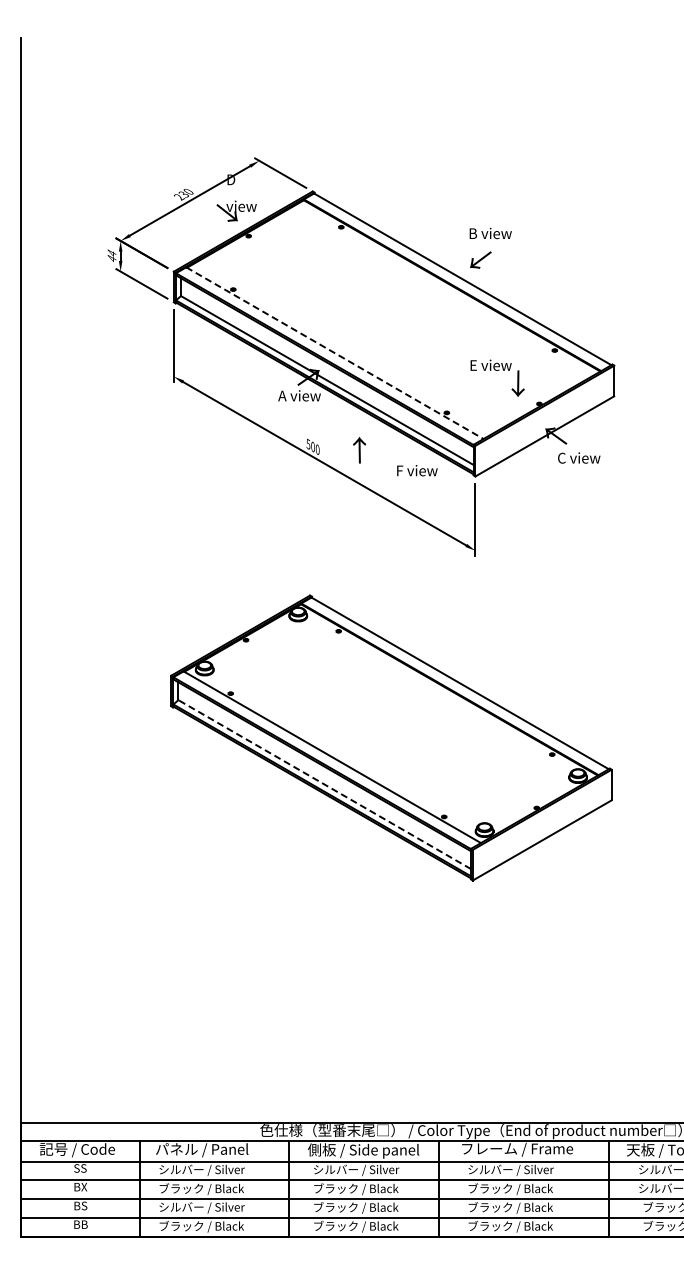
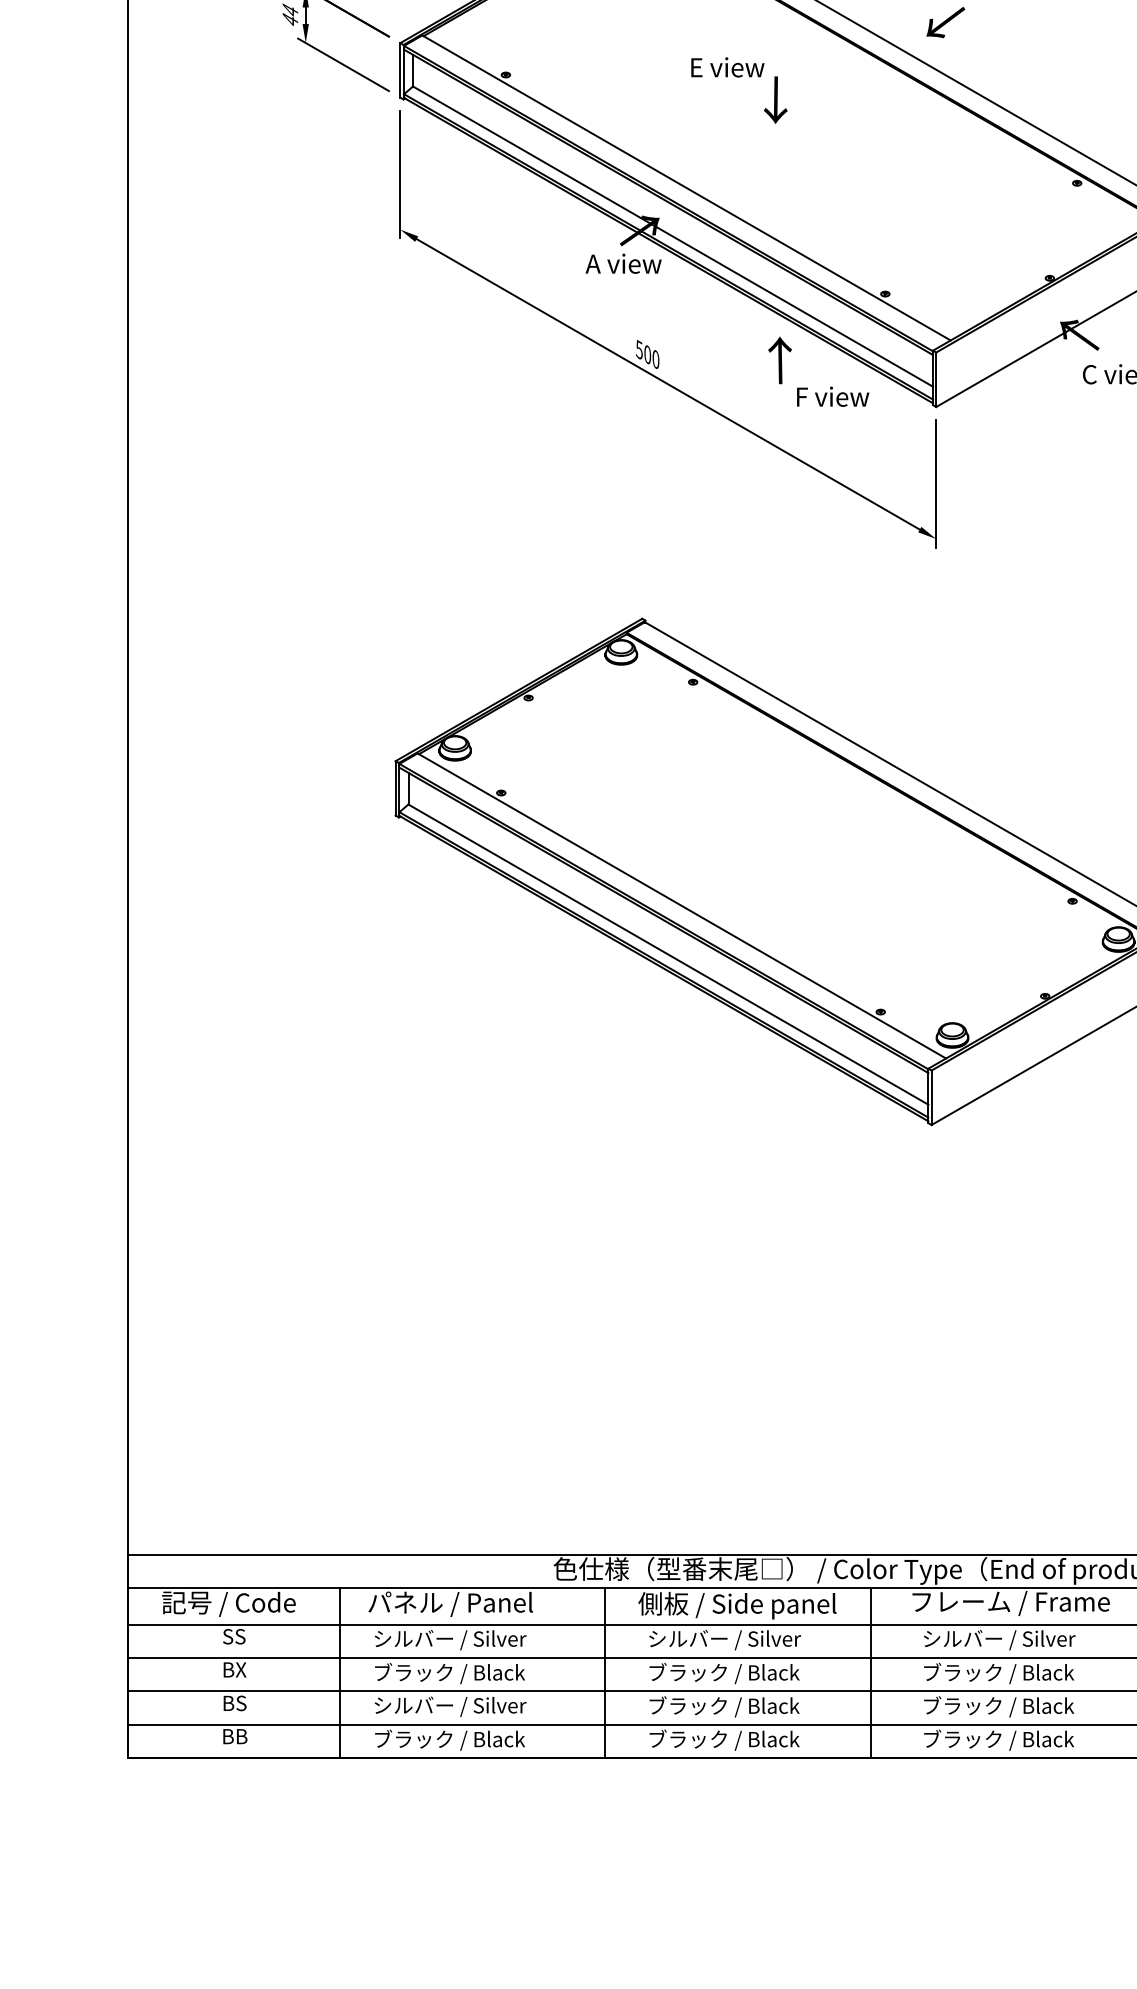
line: (334, 353) -> (685, 188), dashed -> solid
text: (497, 377) -> (739, 89), moved
text: (359, 450) -> (779, 360), moved
line: (324, 784) -> (667, 954), dashed -> solid

